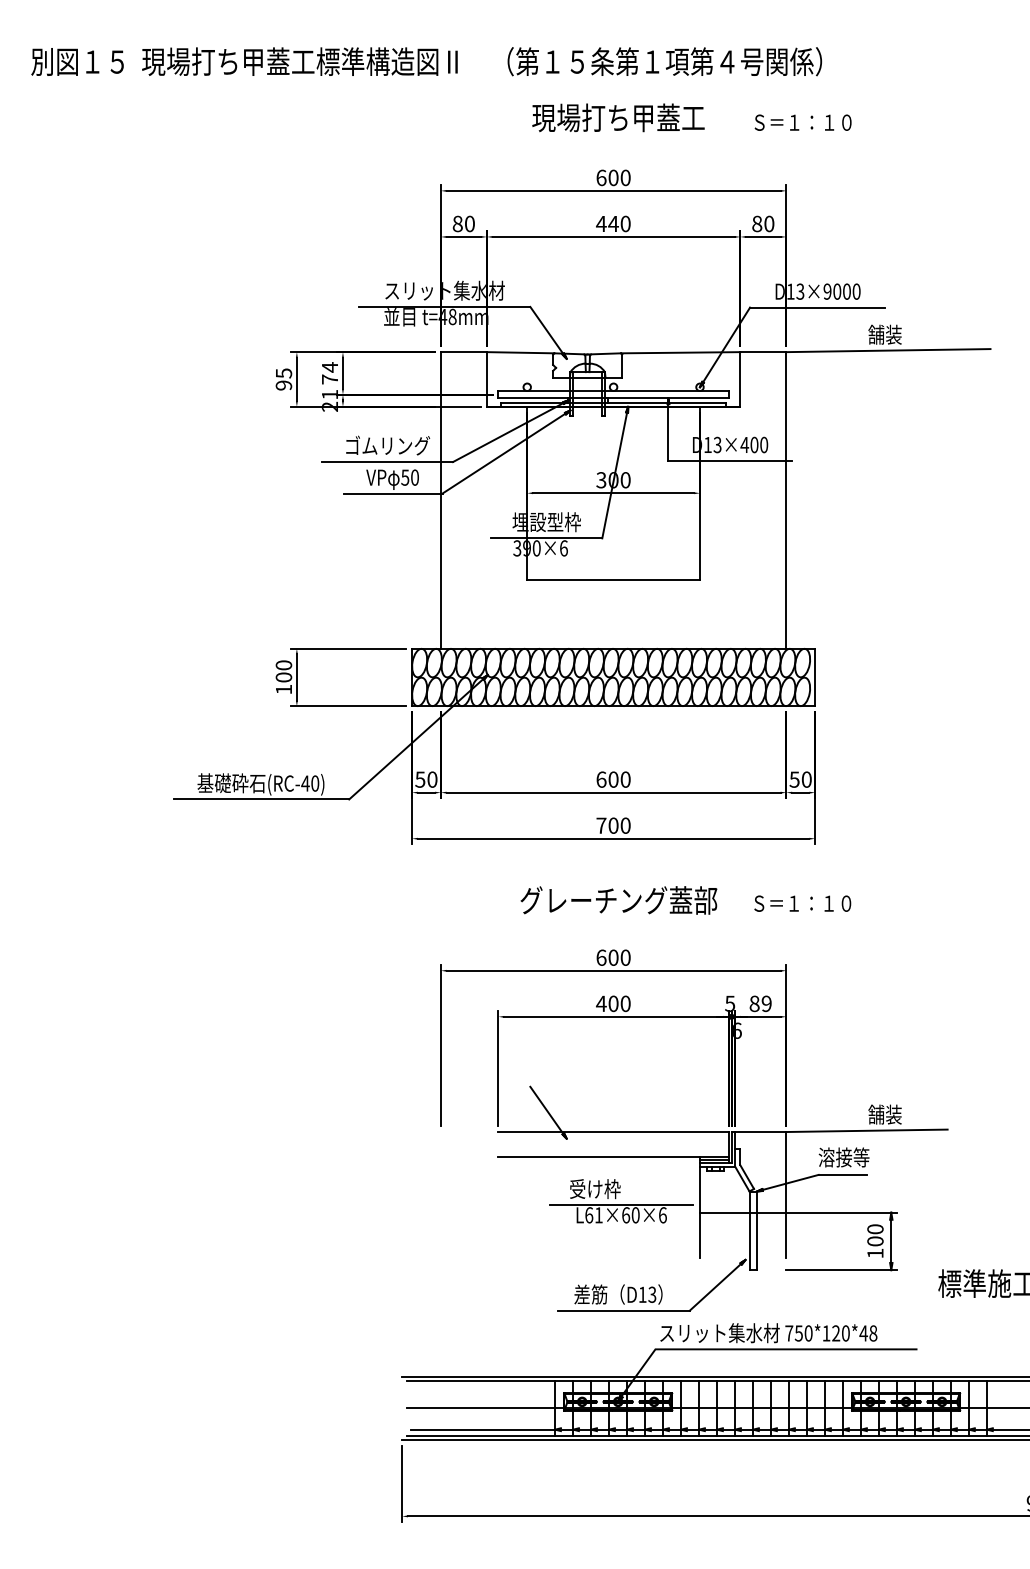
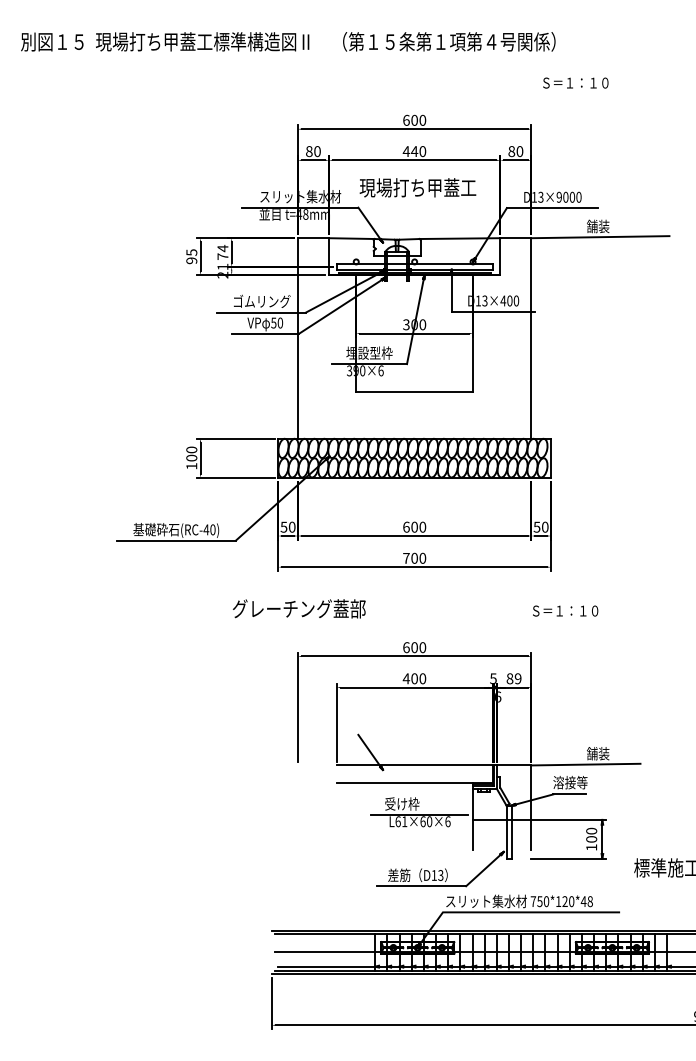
text: (617, 117) -> (417, 187), moved
text: (802, 121) -> (575, 82), moved
text: (619, 899) -> (299, 608), moved
text: (802, 902) -> (565, 610), moved

